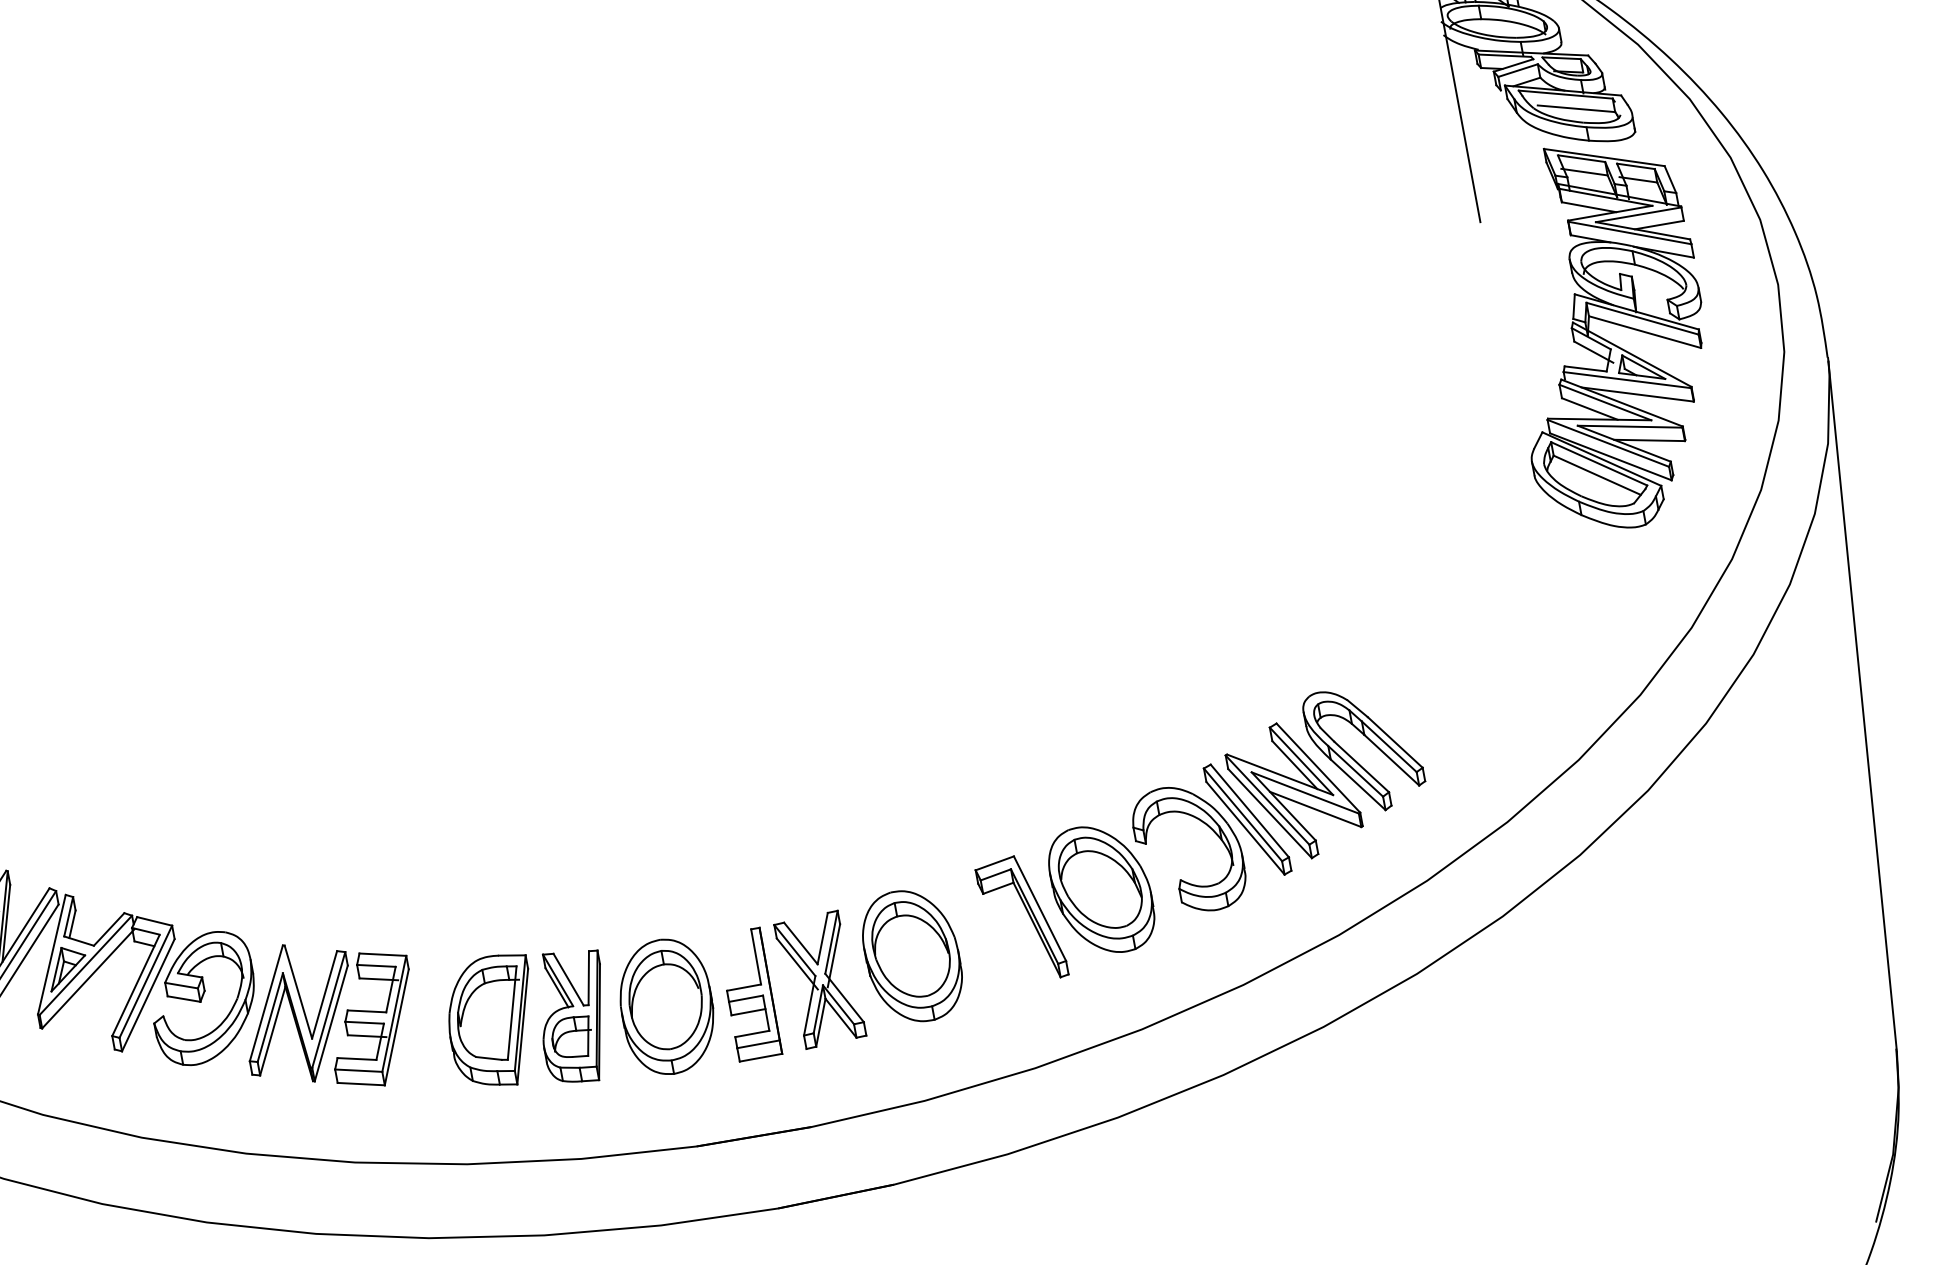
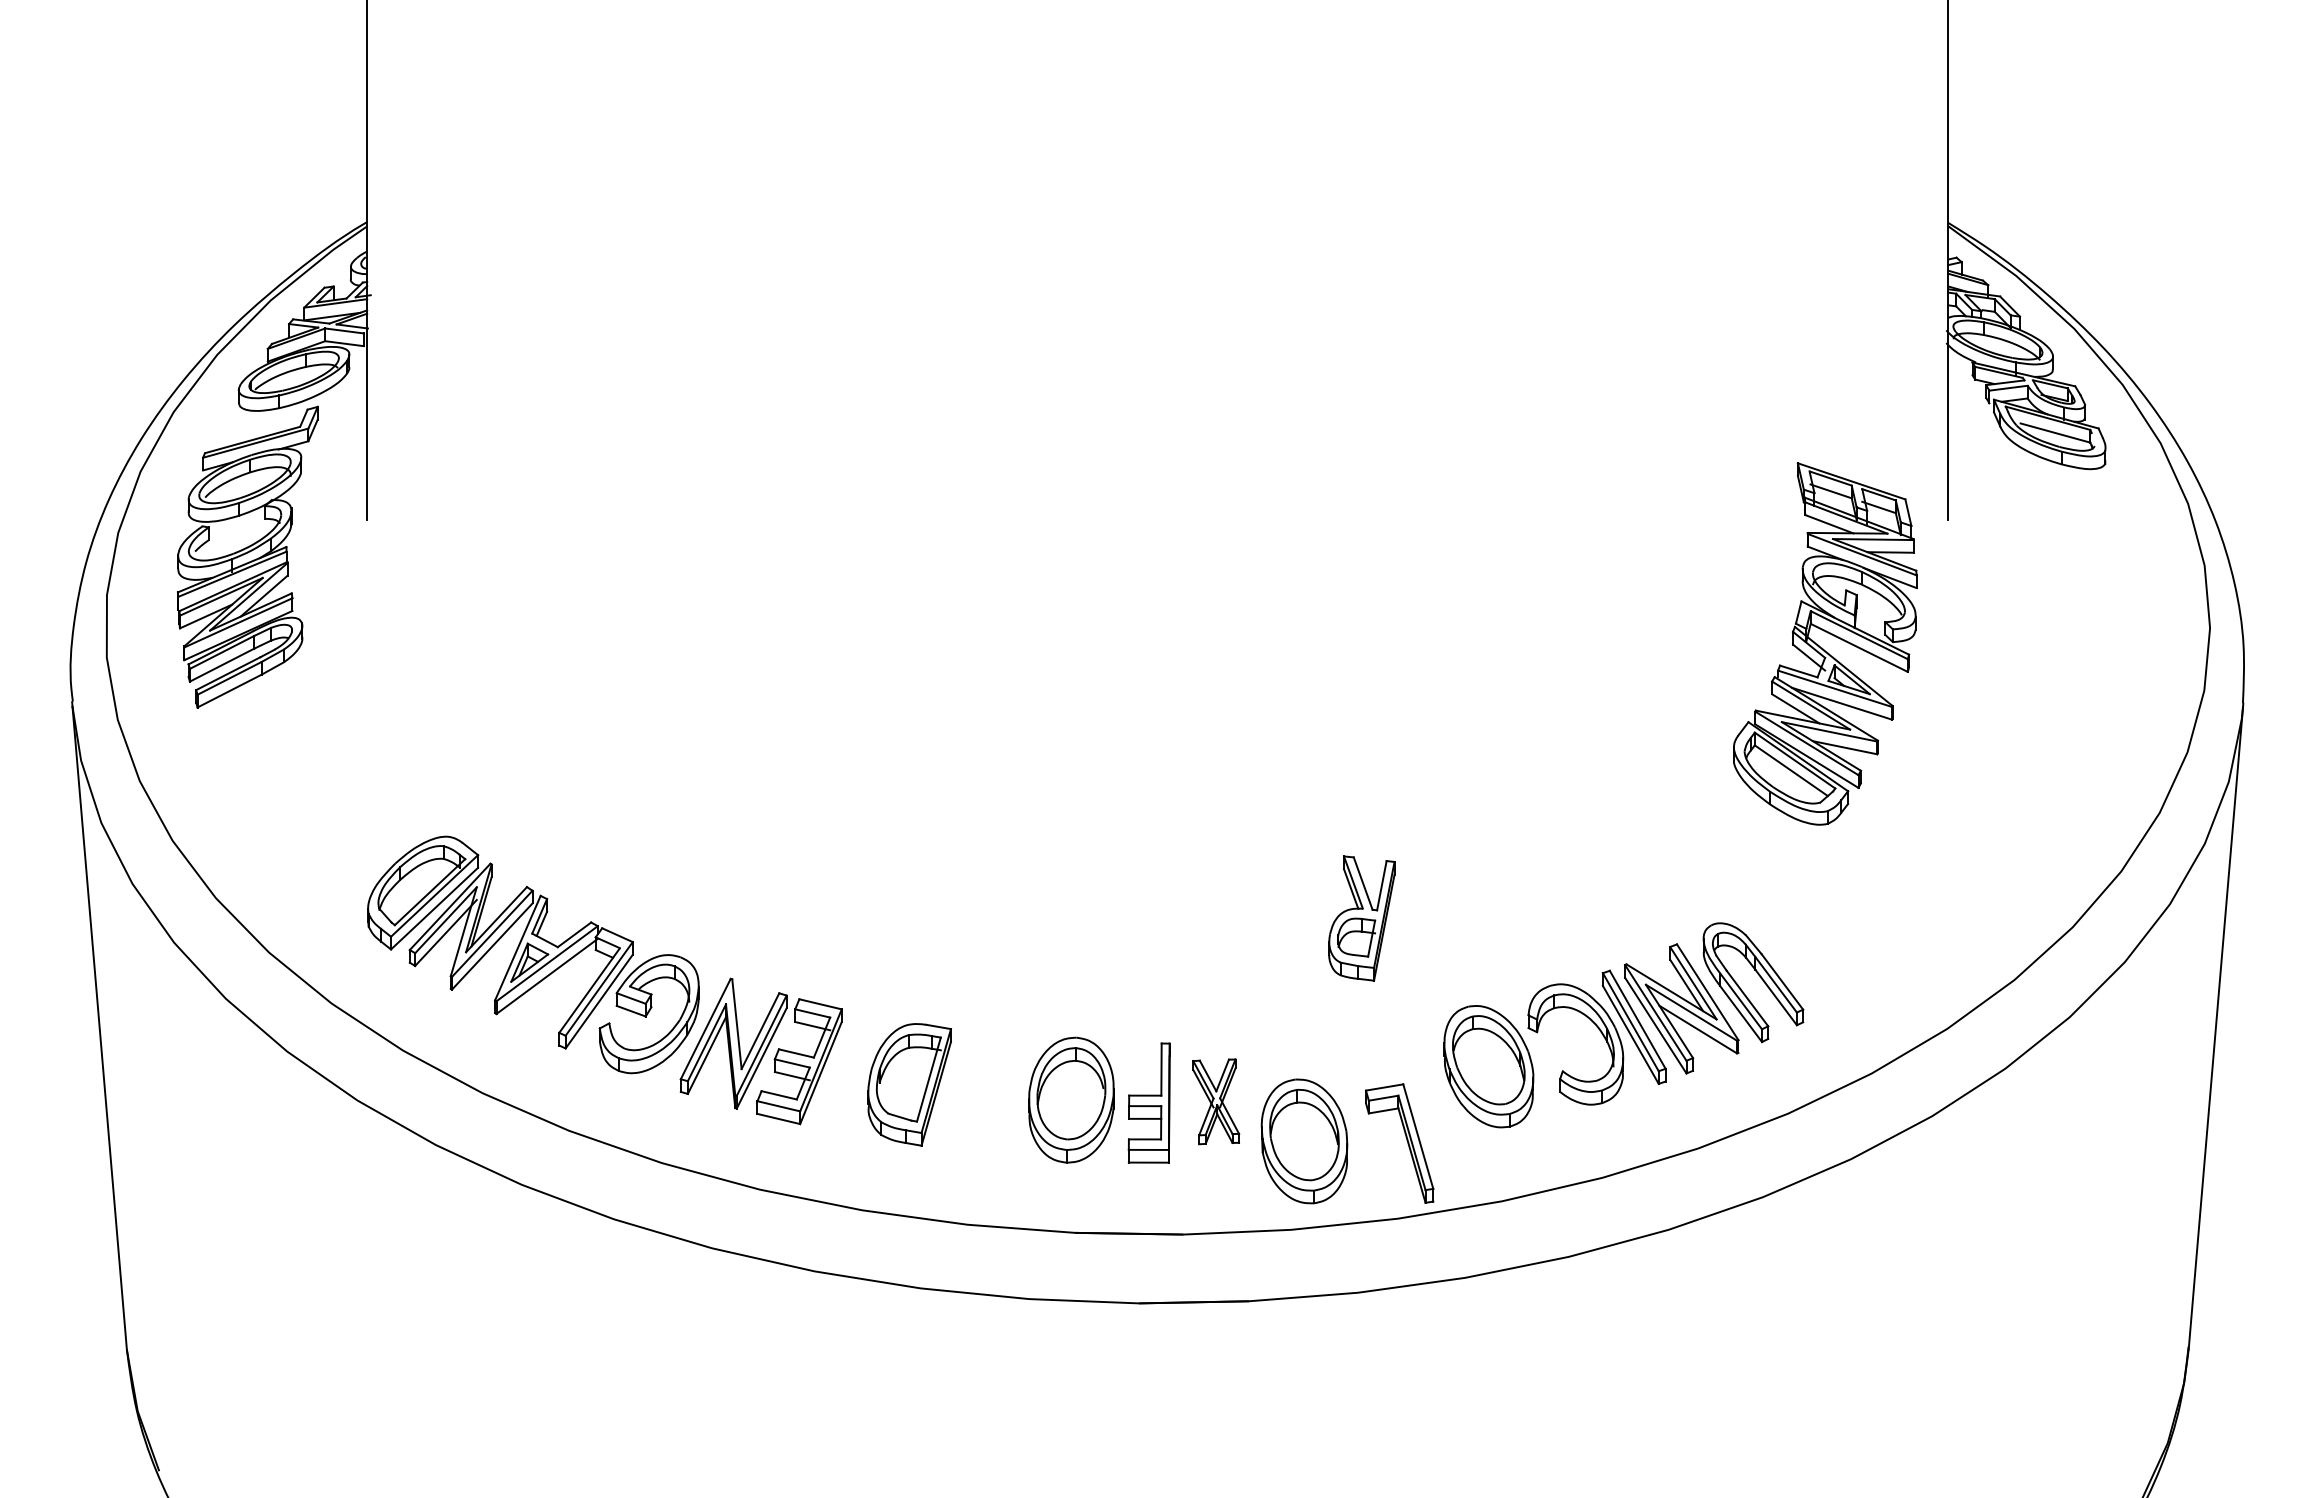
part: (1608, 334) -> (1825, 643), moved
part: (1028, 915) -> (1406, 1140), moved
part: (912, 956) -> (1304, 1141), moved
part: (819, 980) -> (1215, 1101), size x0.7
part: (573, 1016) -> (1361, 918), moved

